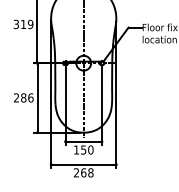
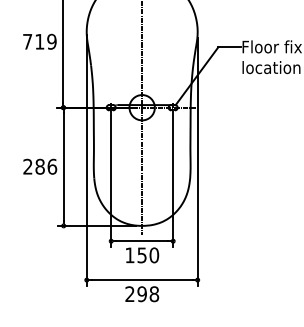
text: (15, 24) -> (26, 41), 319 -> 719
text: (83, 172) -> (141, 293), 268 -> 298

